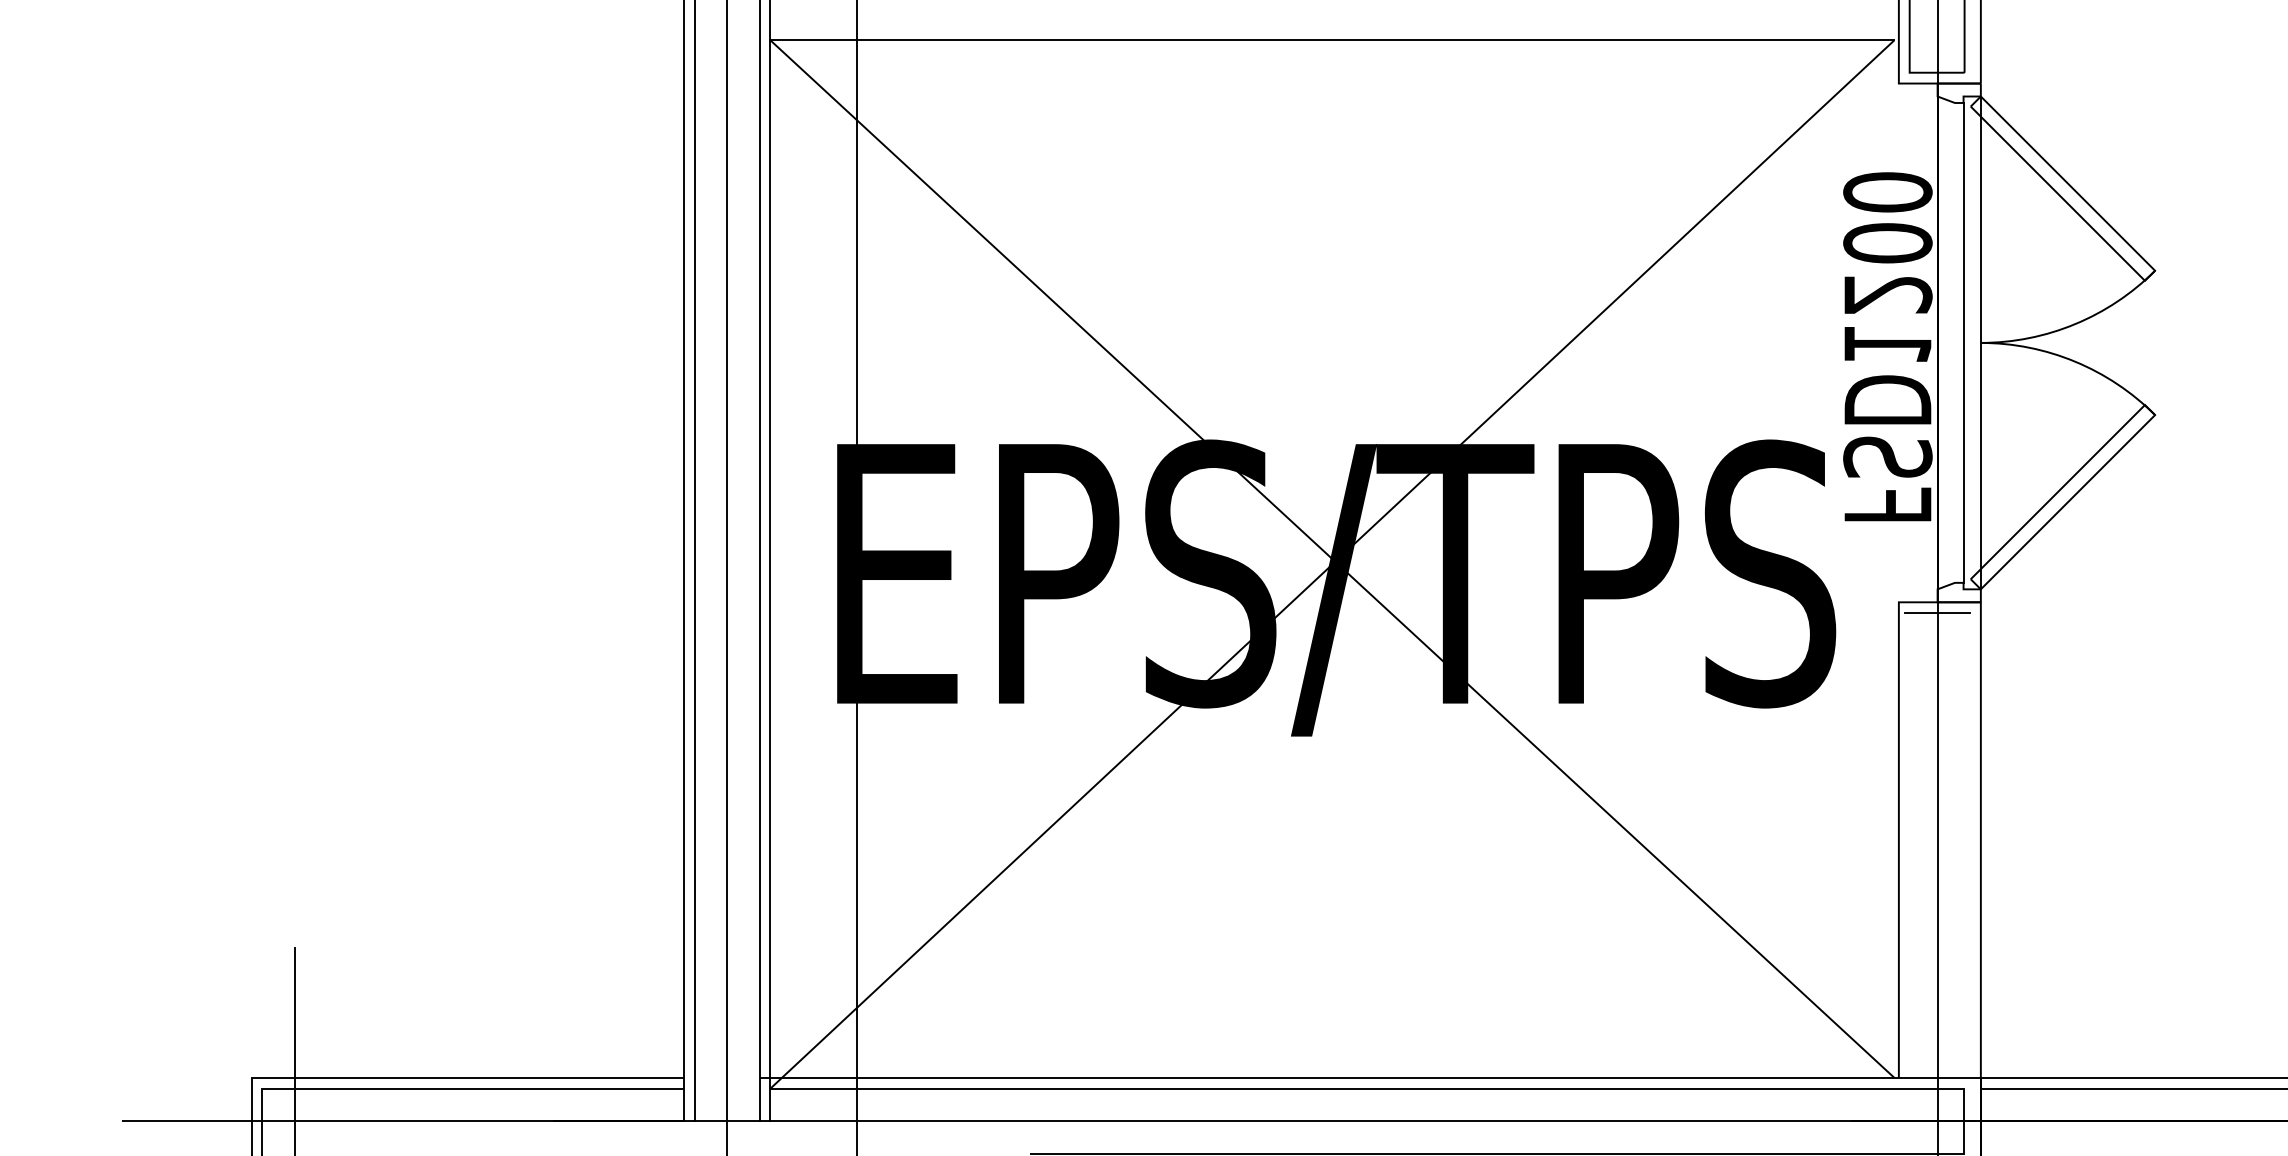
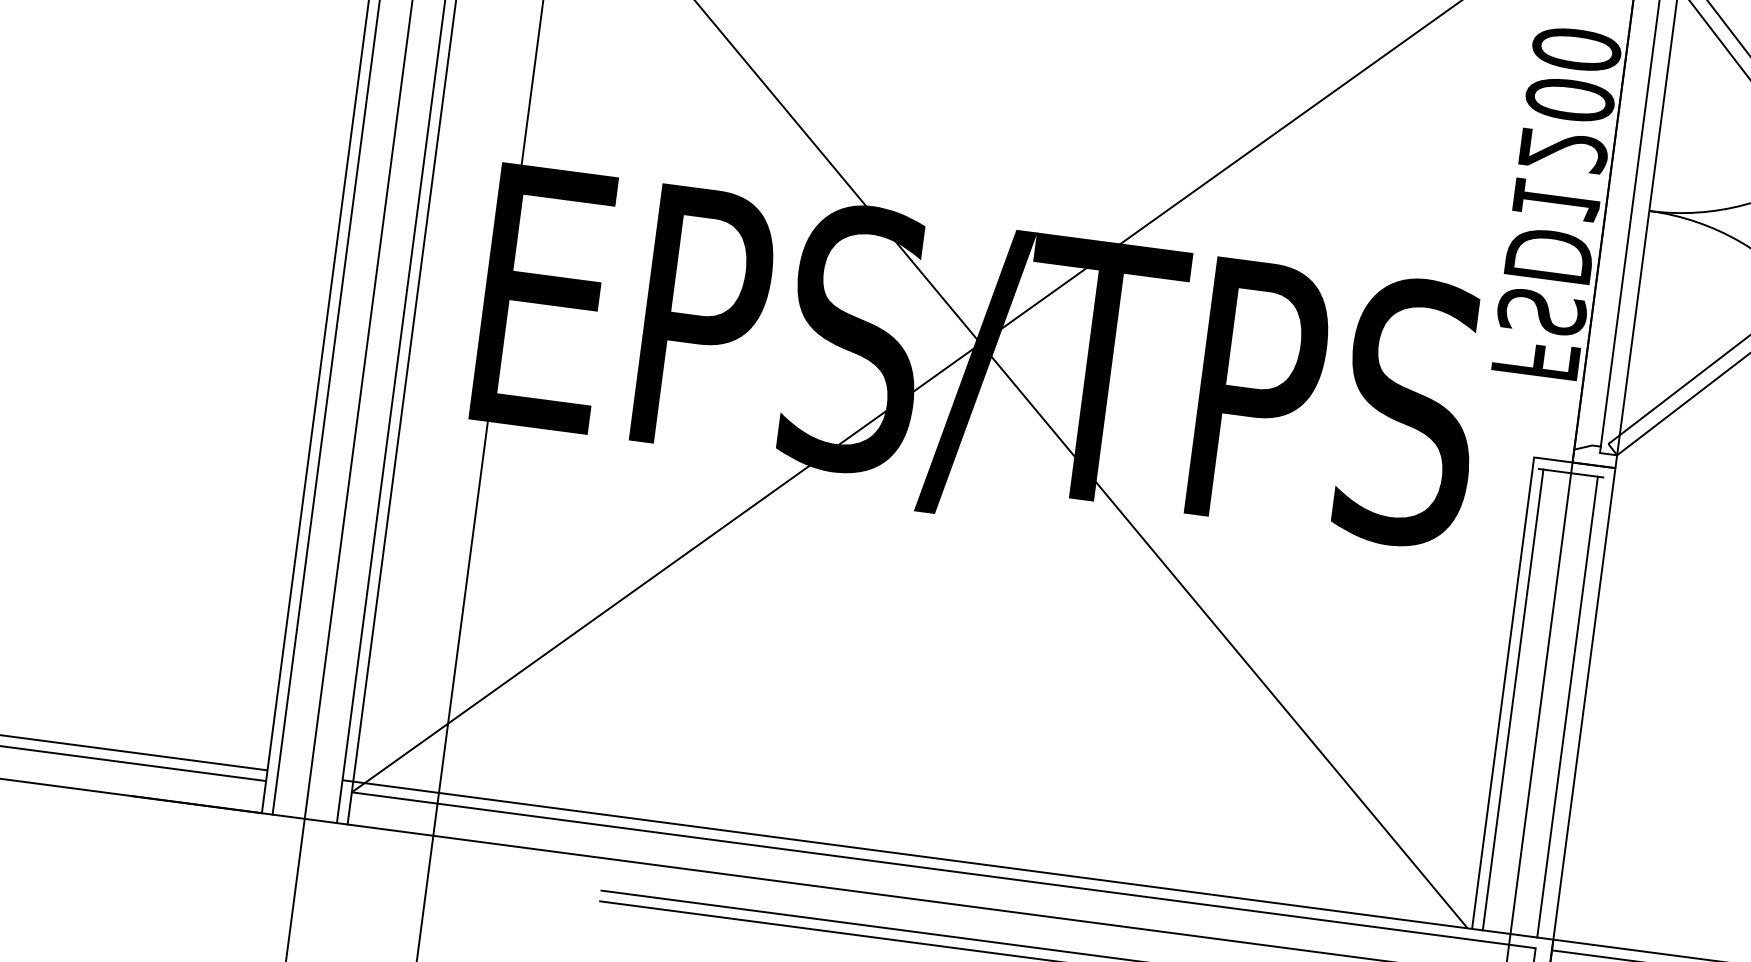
line: (1909, 845) -> (1512, 699), added
line: (1964, 845) -> (1567, 707), added

